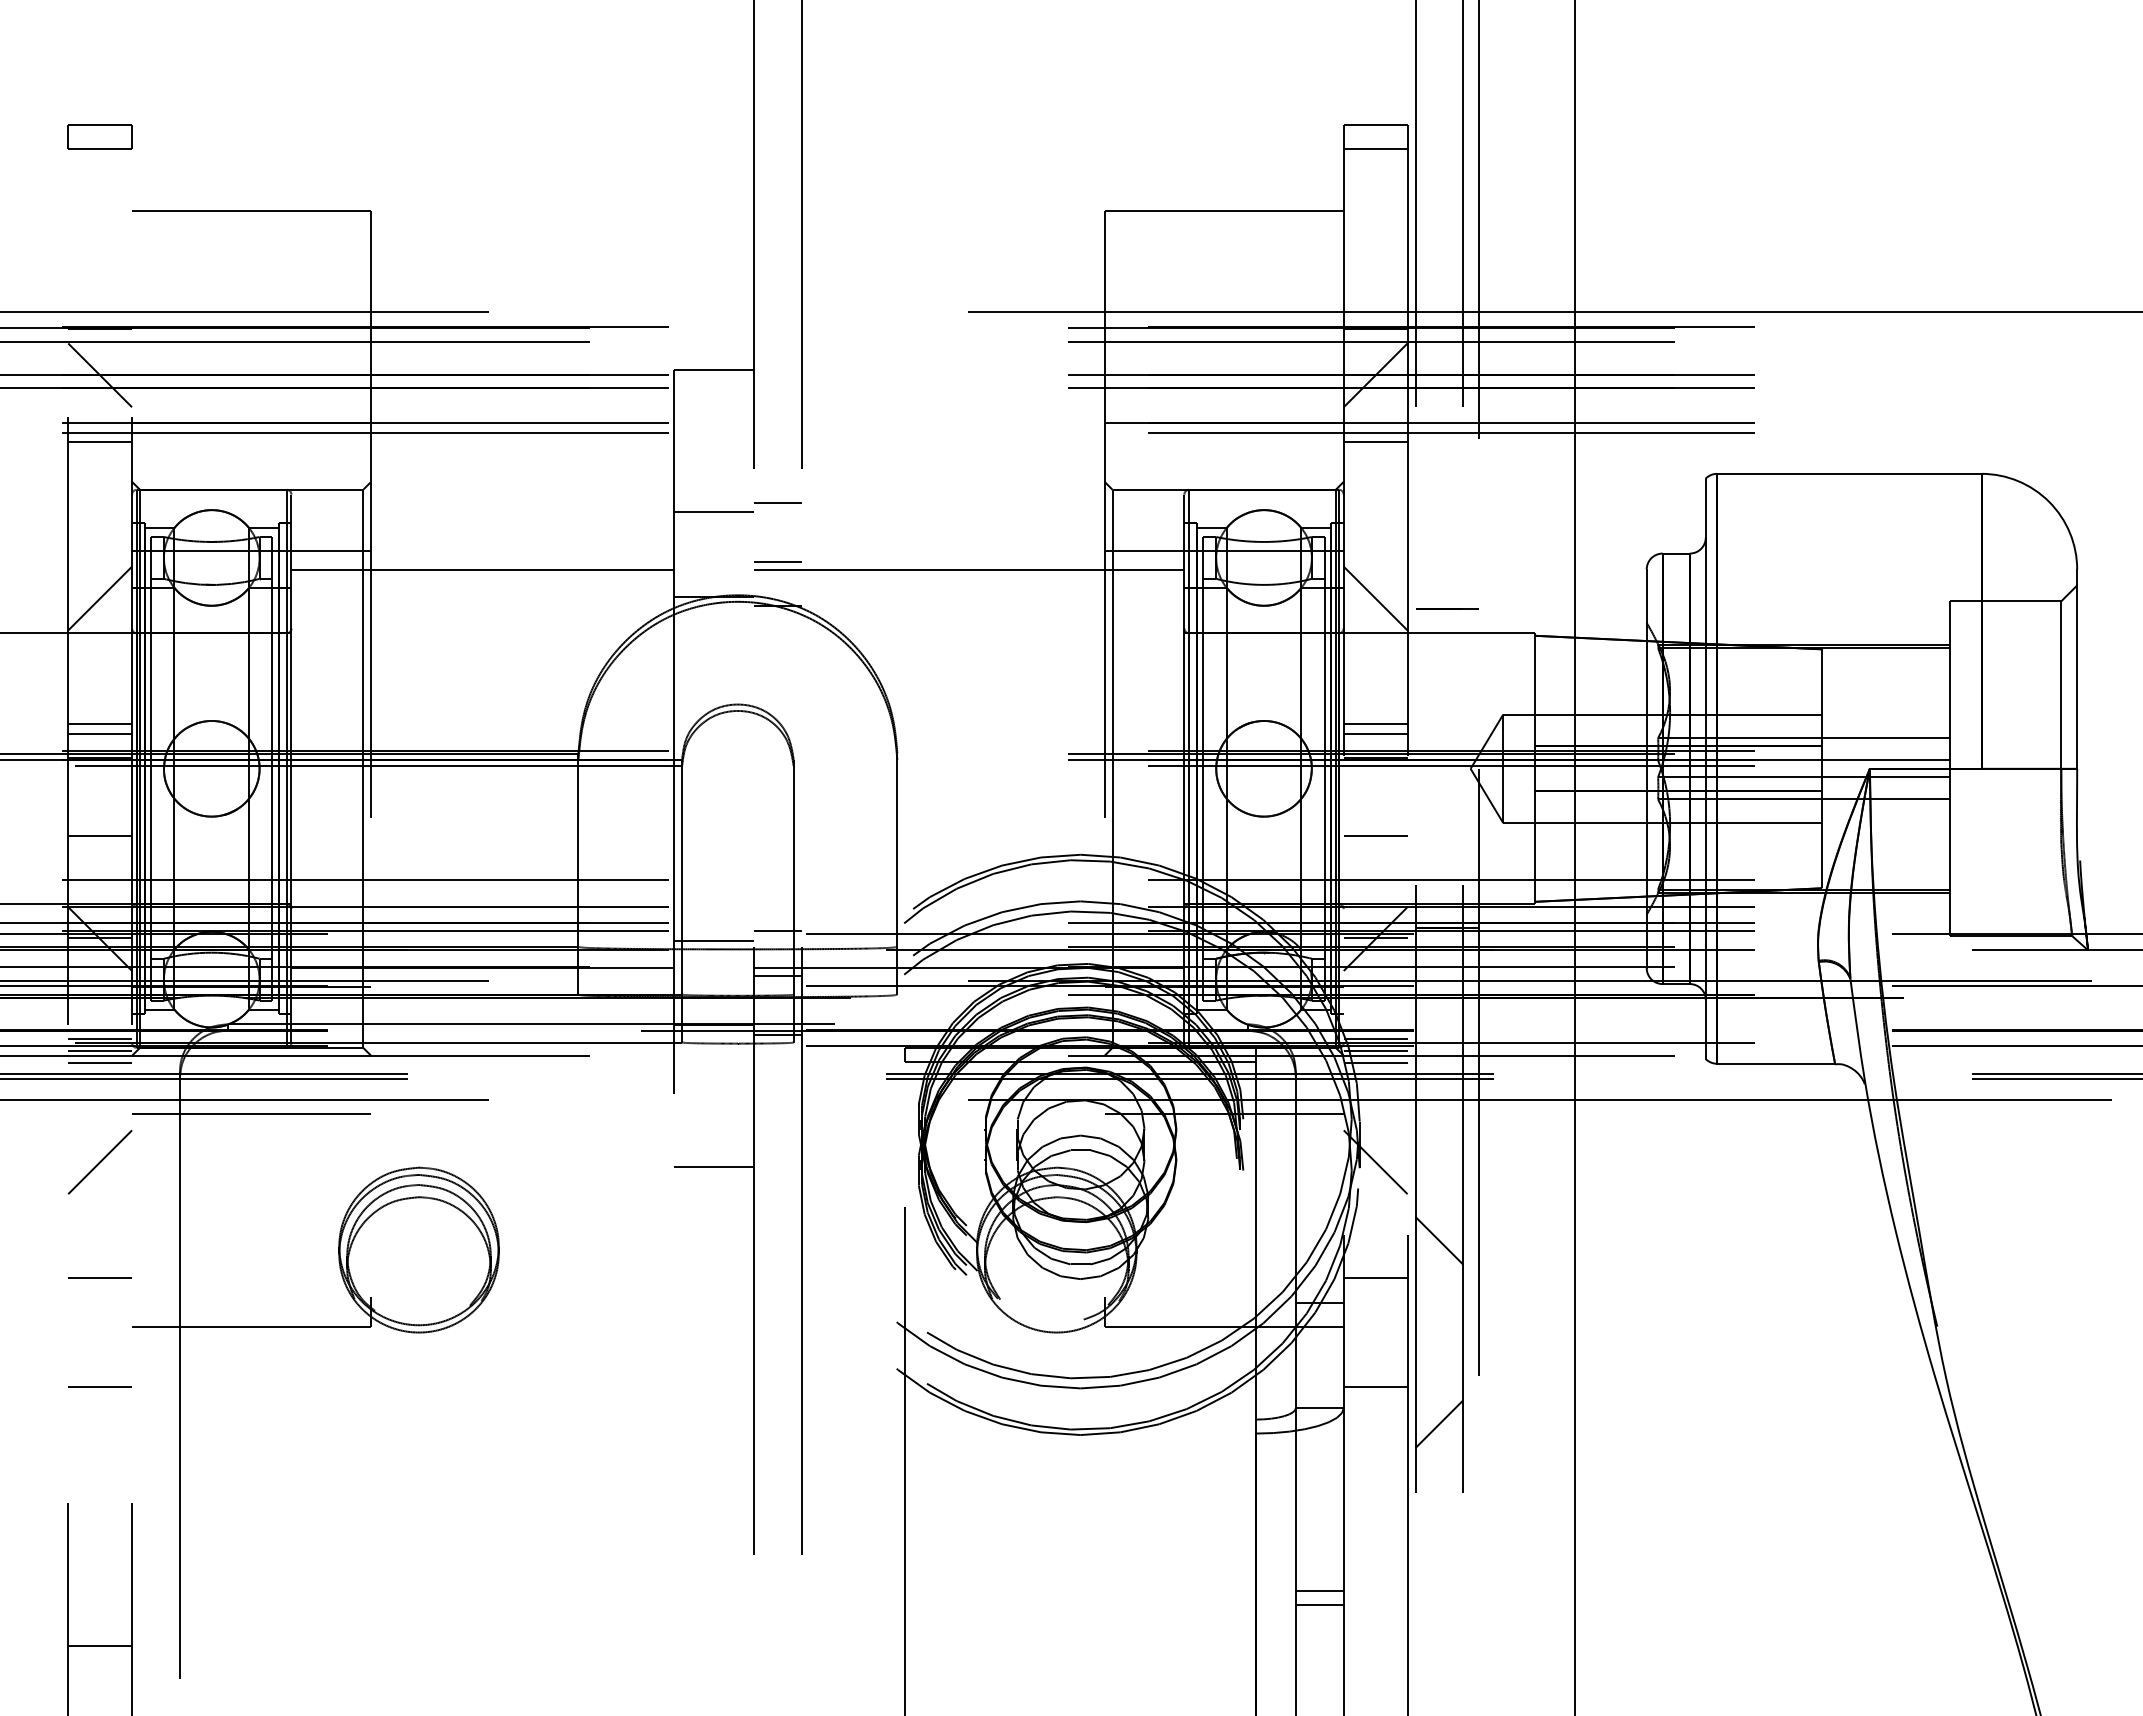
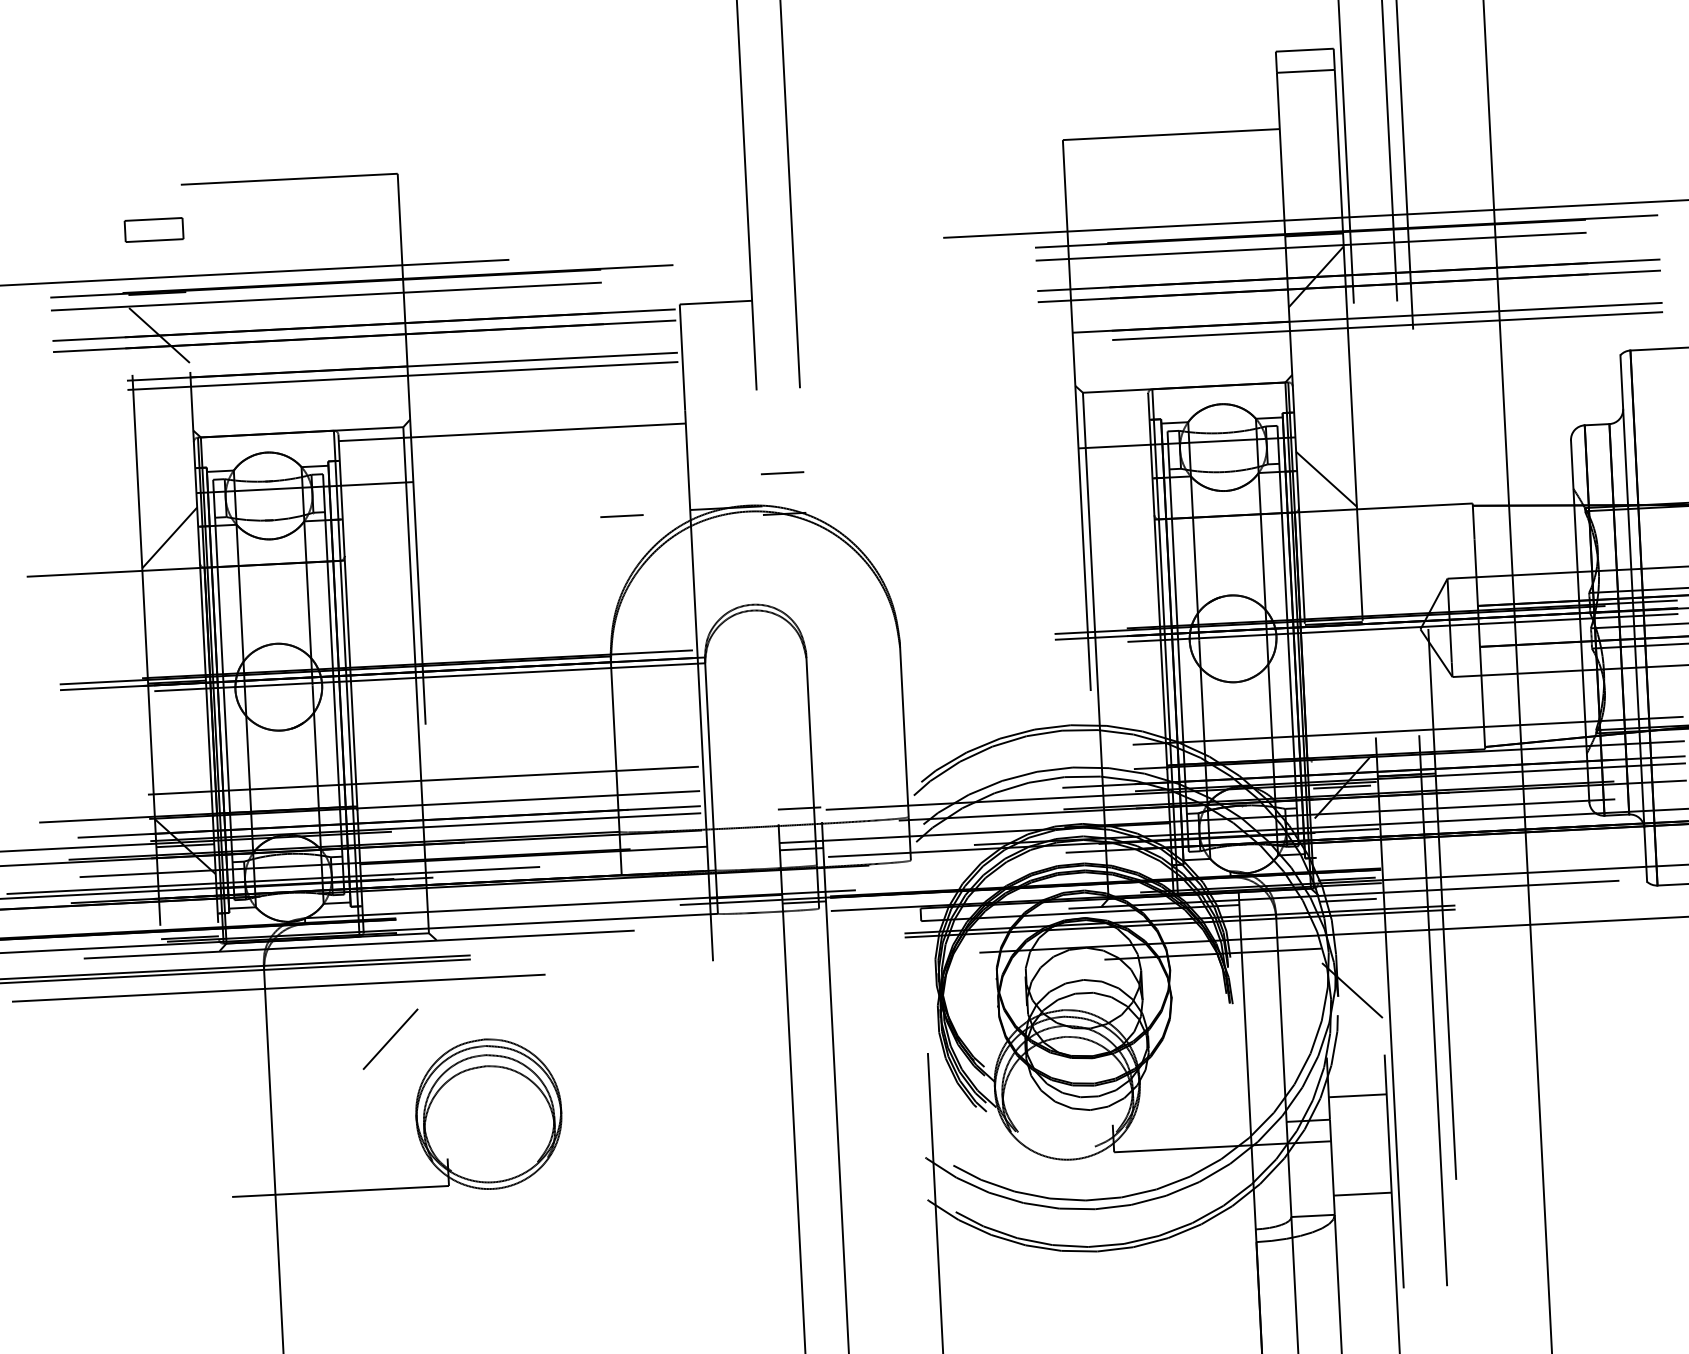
part: (99, 136) -> (153, 229), moved
line: (100, 441) -> (162, 395), removed
line: (1375, 441) -> (1319, 336), removed
line: (777, 502) -> (621, 515), moved
line: (713, 512) -> (722, 431), removed
line: (482, 569) -> (512, 432), moved
line: (968, 569) -> (955, 471), removed
line: (1447, 608) -> (1392, 485), removed
line: (100, 723) -> (175, 651), removed
line: (1375, 723) -> (1332, 592), removed
line: (100, 734) -> (176, 661), removed
line: (1375, 734) -> (1332, 602), removed
line: (100, 836) -> (180, 753), removed
line: (1375, 836) -> (1337, 695), removed
line: (713, 940) -> (741, 819), removed
line: (100, 1050) -> (190, 947), removed
line: (1375, 1050) -> (1347, 889), removed
line: (100, 1062) -> (191, 958), removed
line: (251, 1114) -> (330, 998), removed
line: (99, 1162) -> (390, 1039), moved
line: (713, 1167) -> (752, 1025), removed
line: (1439, 1240) -> (1413, 1058), removed
line: (100, 1278) -> (201, 1154), removed
line: (99, 1386) -> (205, 1252), removed
line: (1439, 1424) -> (1422, 1225), removed

